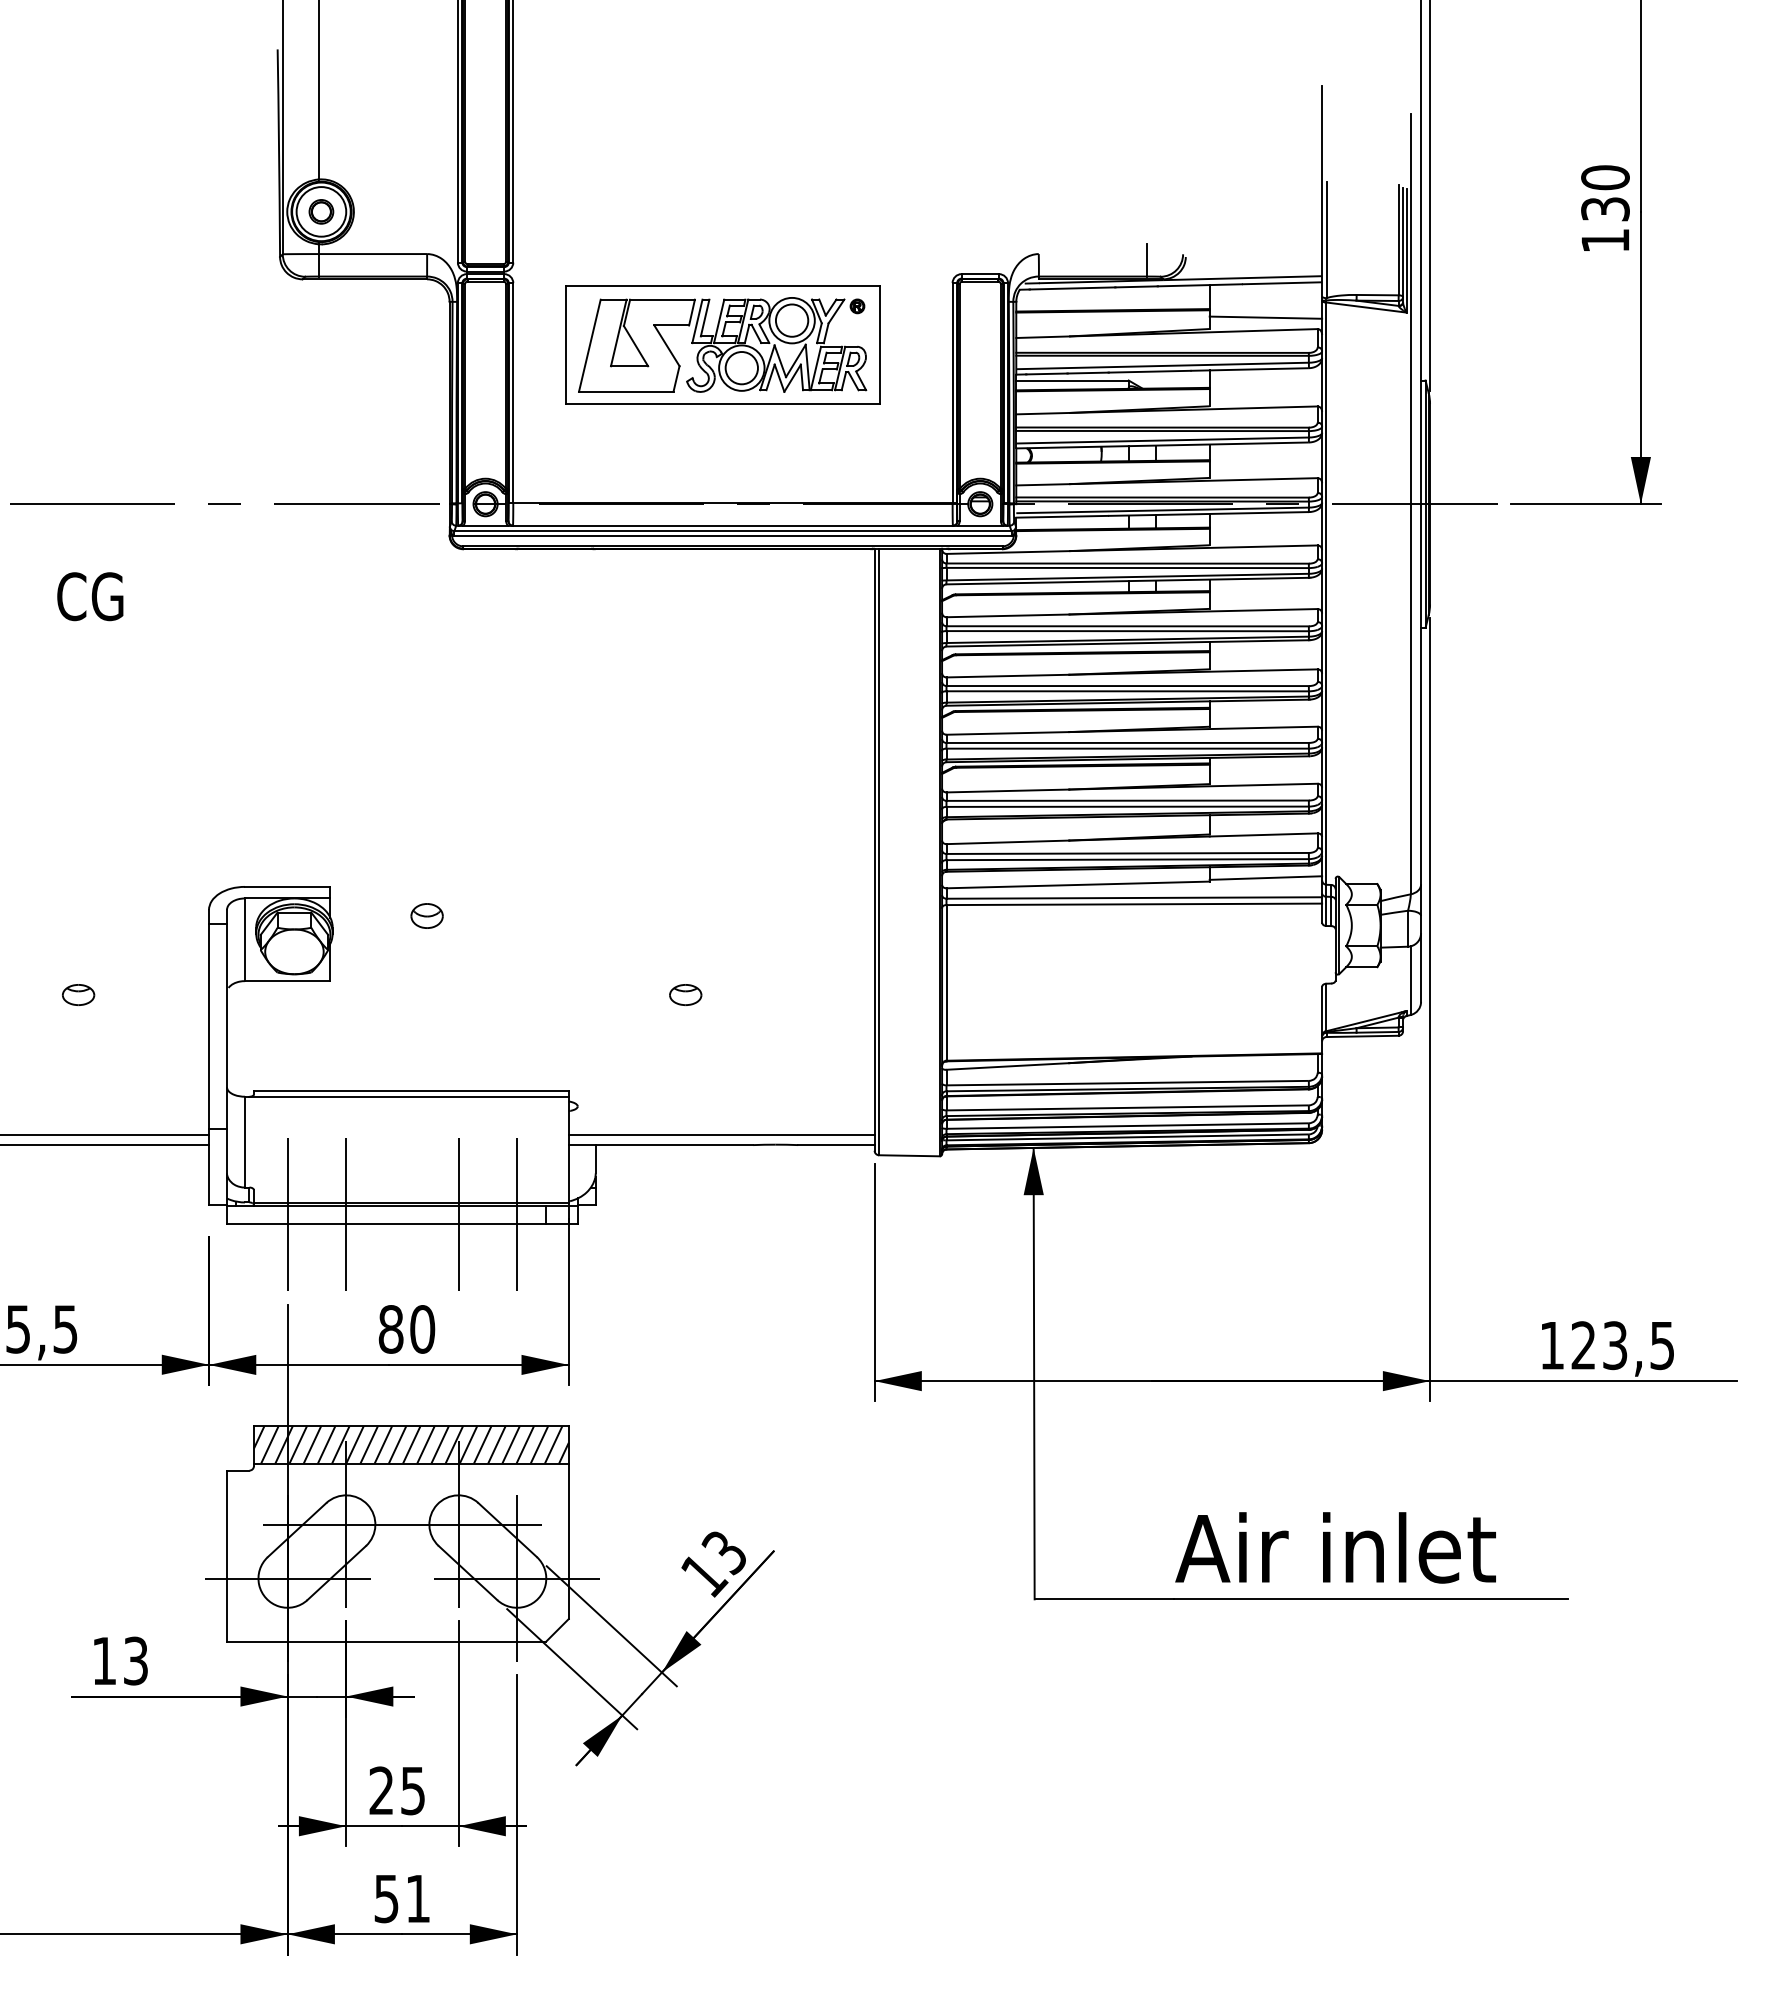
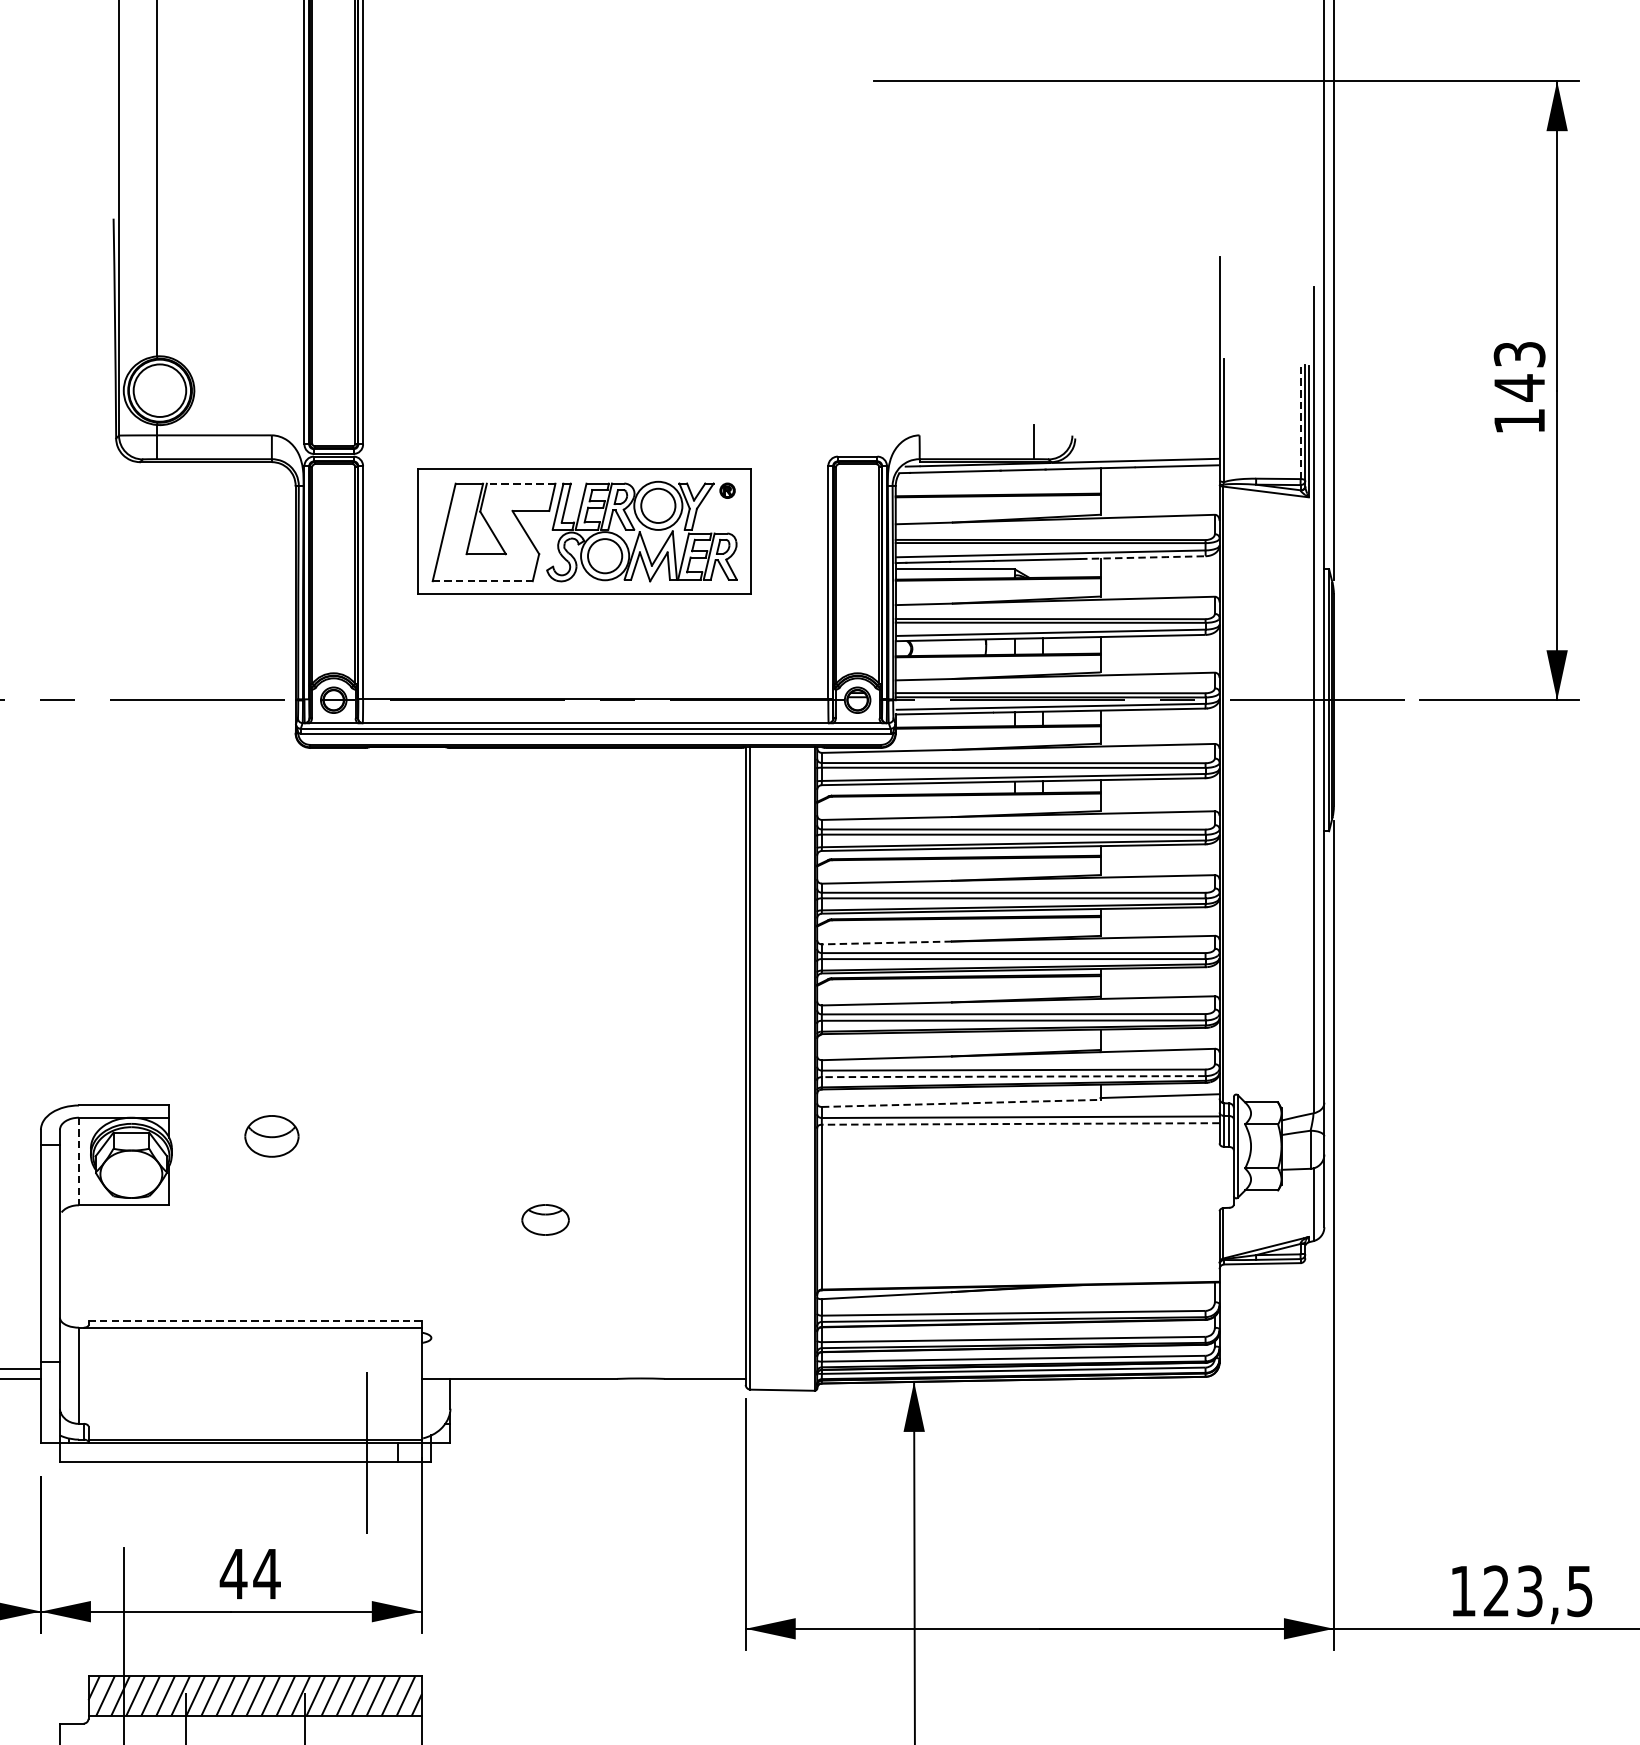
text: (1605, 193) -> (1519, 371), 130 -> 143
part: (321, 211) -> (160, 390), removed
line: (1398, 240) -> (1300, 421), solid -> dashed
line: (662, 299) -> (521, 483), solid -> dashed
line: (1265, 317) -> (1159, 502), removed
line: (1249, 369) -> (1142, 557), solid -> dashed
line: (626, 391) -> (482, 580), solid -> dashed
line: (1007, 733) -> (886, 943), solid -> dashed
line: (1127, 859) -> (1013, 1076), solid -> dashed
line: (1078, 884) -> (961, 1102), solid -> dashed
line: (1134, 904) -> (1020, 1124), solid -> dashed
part: (426, 915) -> (271, 1135), size x1.6
line: (244, 940) -> (78, 1162), solid -> dashed
part: (685, 994) -> (545, 1219), size x1.4
line: (410, 1090) -> (254, 1321), solid -> dashed
line: (721, 1135) -> (583, 1368), removed
line: (287, 1214) -> (124, 1452), removed
line: (346, 1214) -> (186, 1452), removed
line: (458, 1214) -> (305, 1452), removed
text: (406, 1329) -> (250, 1574), 80 -> 44

